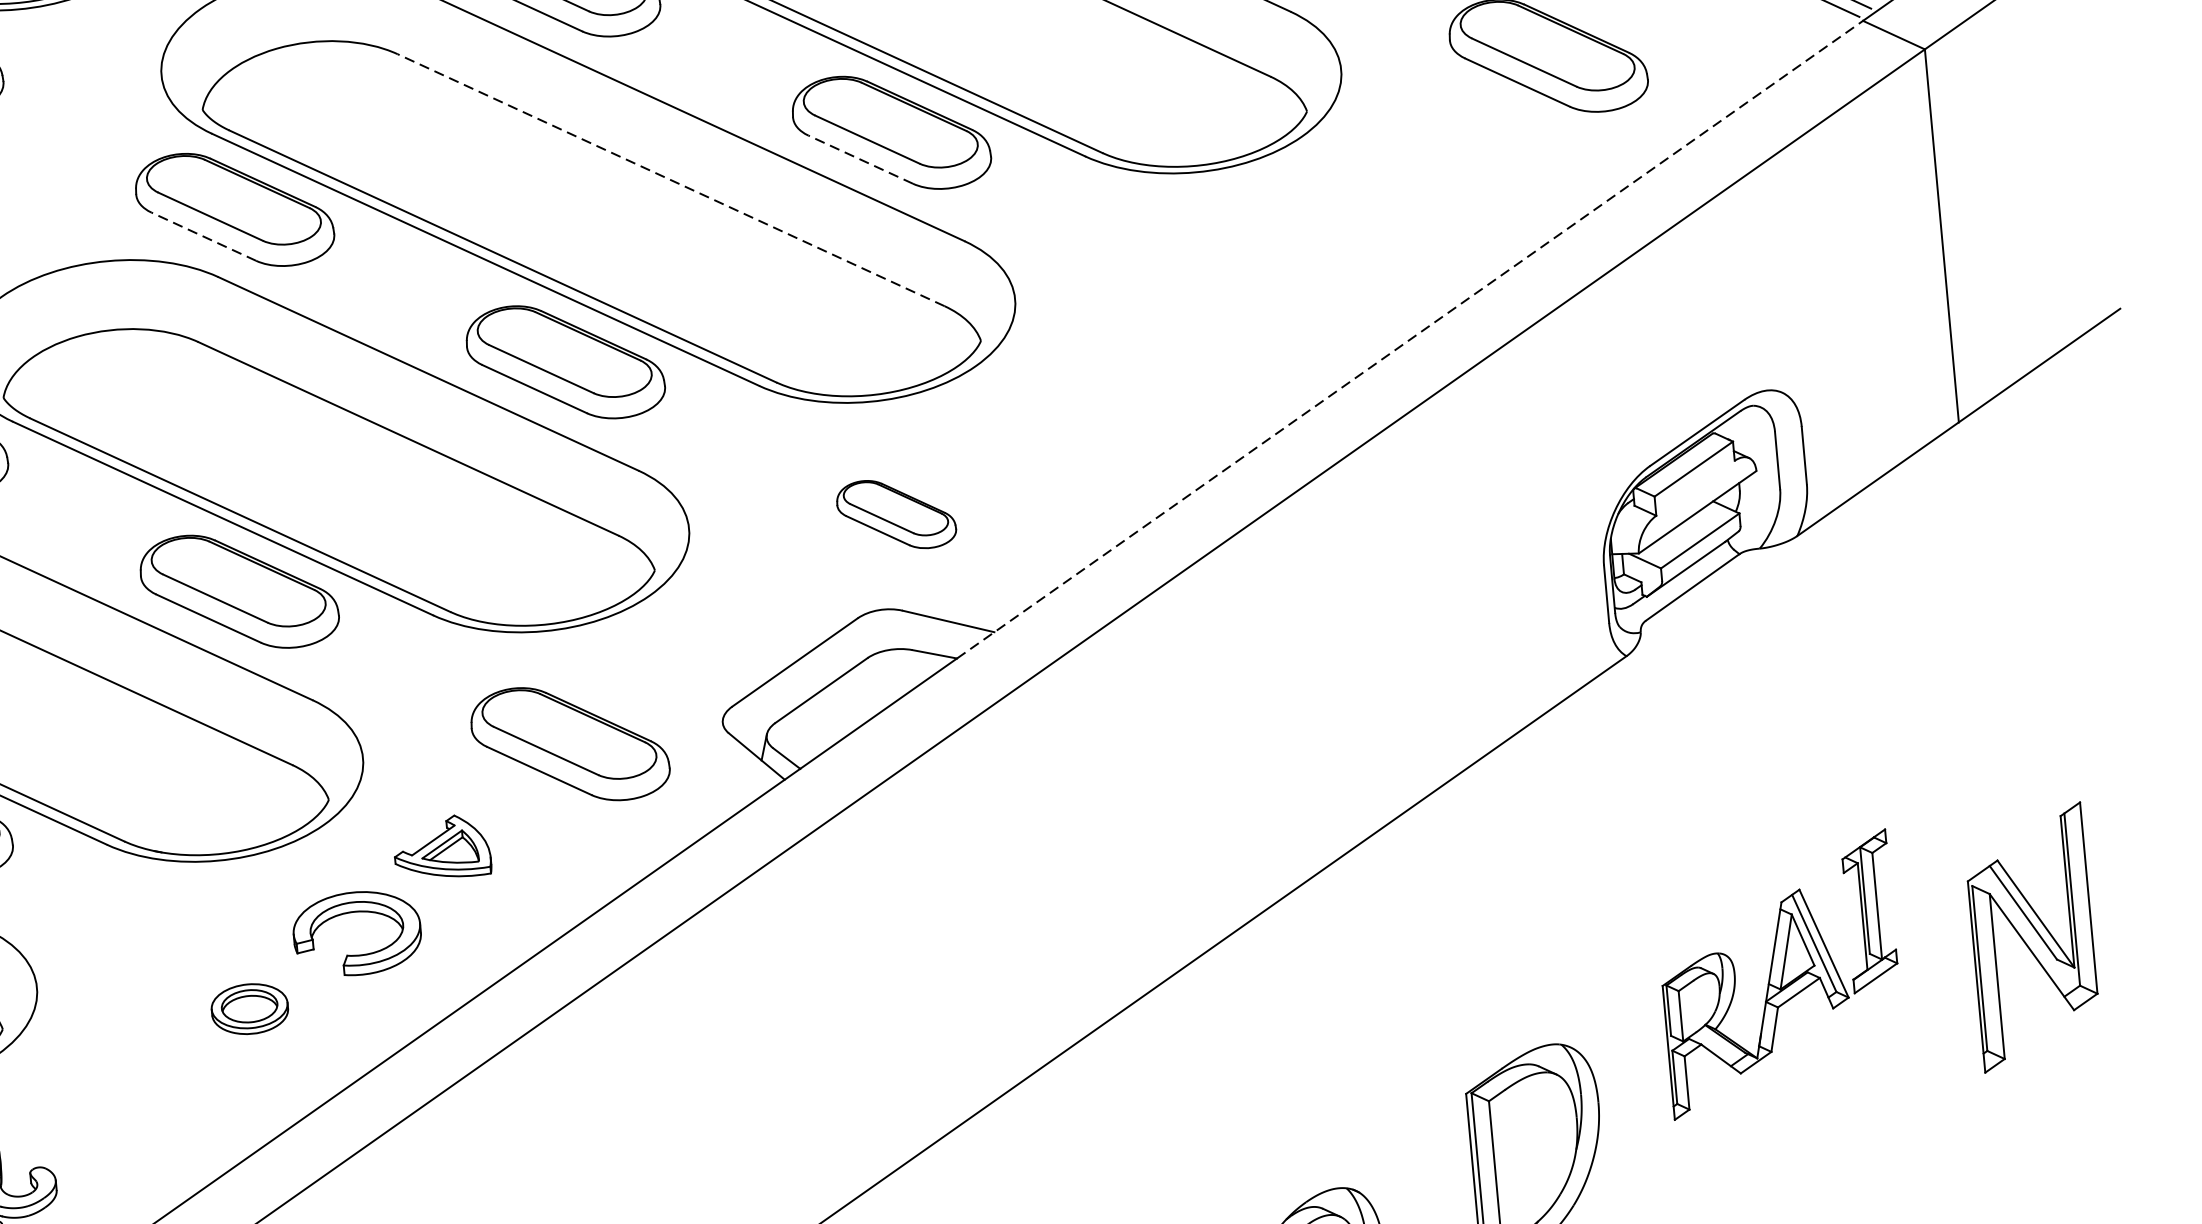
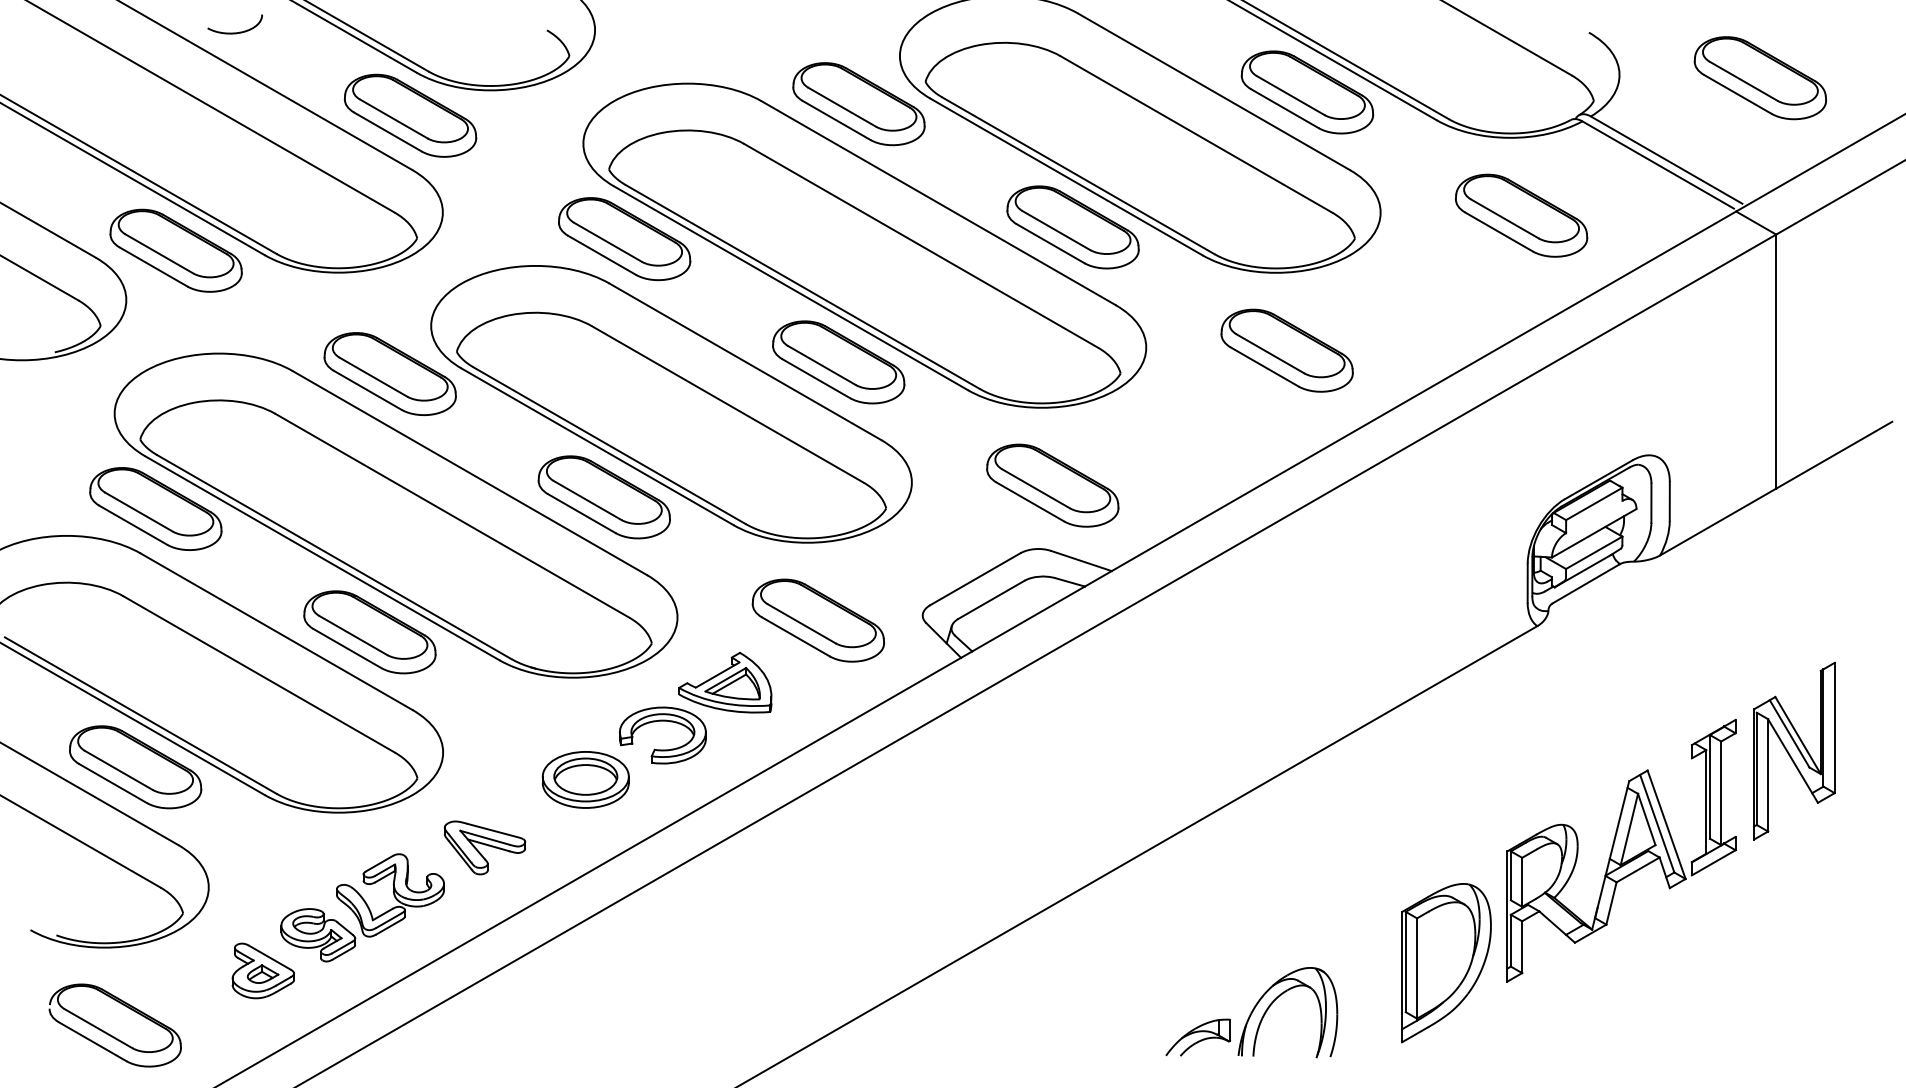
line: (860, 159) -> (1050, 243), dashed -> solid
line: (670, 179) -> (920, 245), dashed -> solid
line: (203, 237) -> (601, 255), dashed -> solid
part: (1221, 284) -> (1286, 350), added
line: (1411, 338) -> (1411, 398), dashed -> solid
part: (895, 514) -> (1052, 485), size x1.67
part: (442, 847) -> (725, 682), size x1.43
part: (2032, 936) -> (1794, 750), moved
part: (1780, 974) -> (1621, 850), size x1.43
part: (249, 1008) -> (585, 779), size x1.67
part: (110, 1121) -> (484, 847), added

